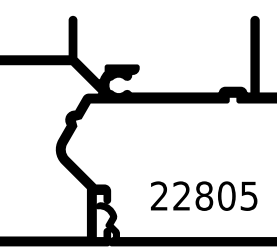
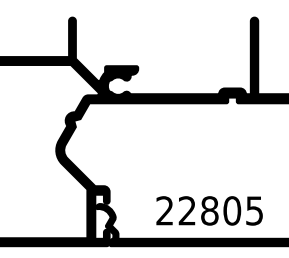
text: (204, 195) -> (209, 210), moved

